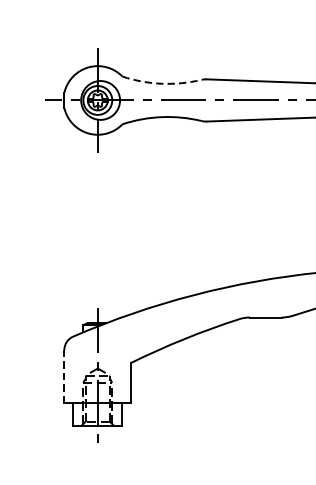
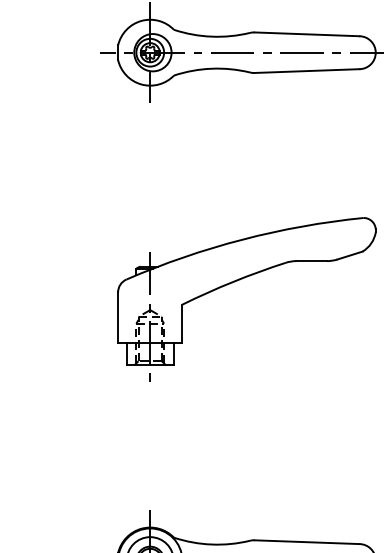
arc: (161, 83) -> (211, 36), dashed -> solid
line: (64, 377) -> (118, 318), dashed -> solid

